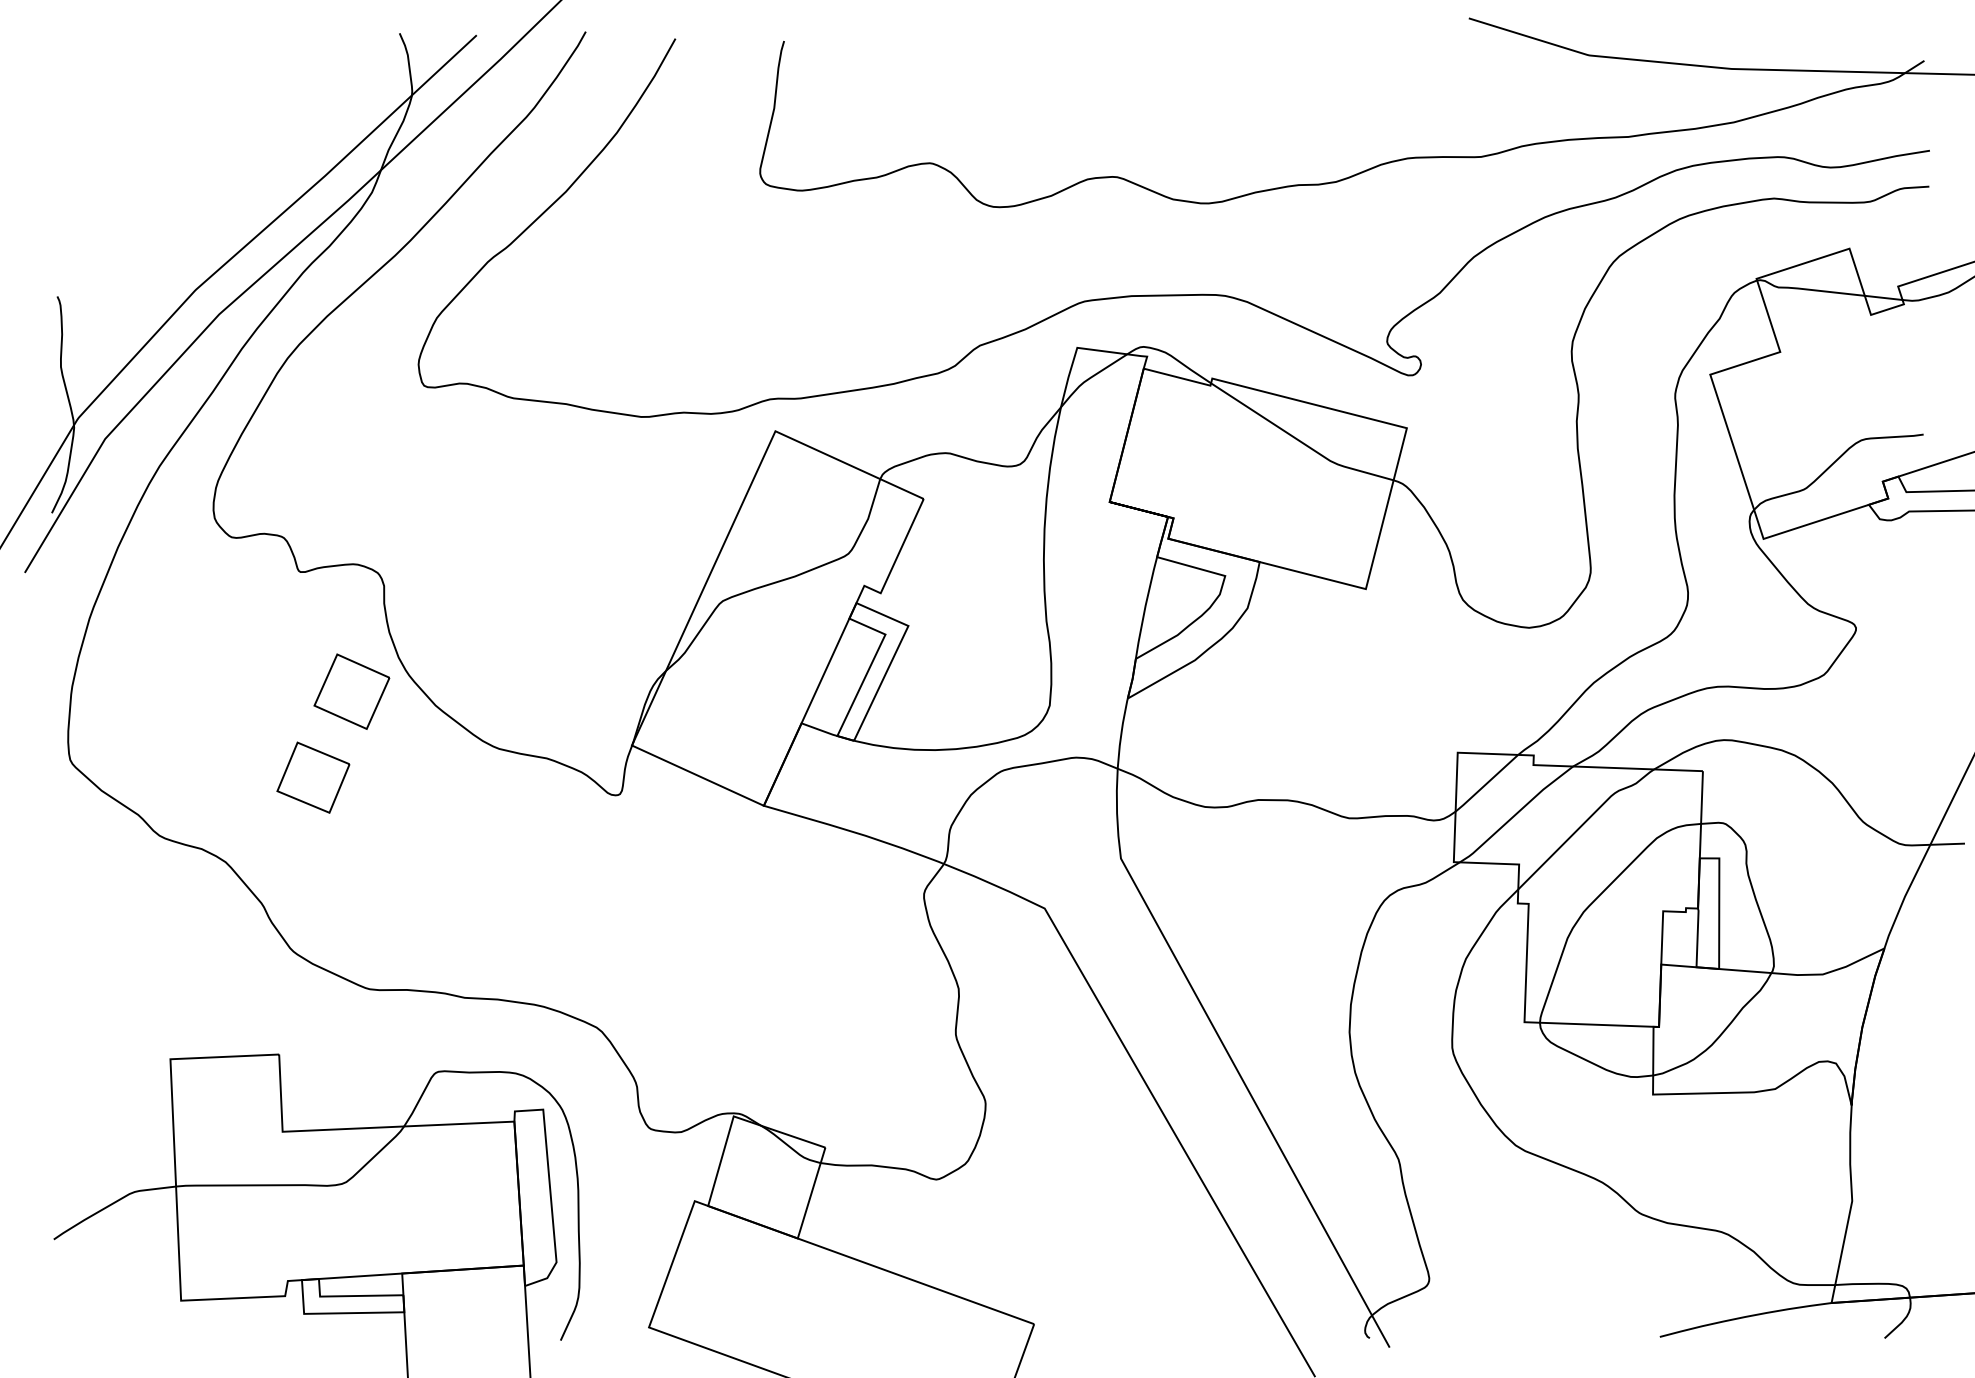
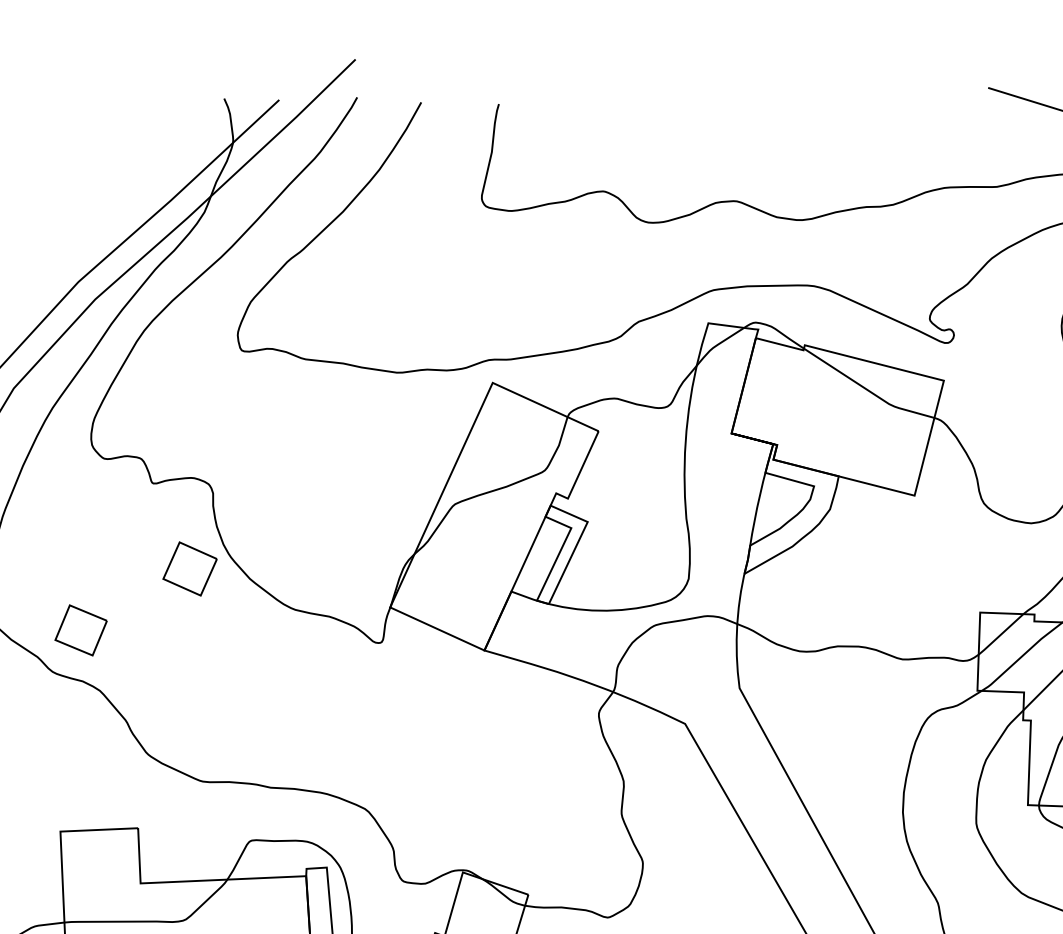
part: (313, 777) -> (81, 630), moved

